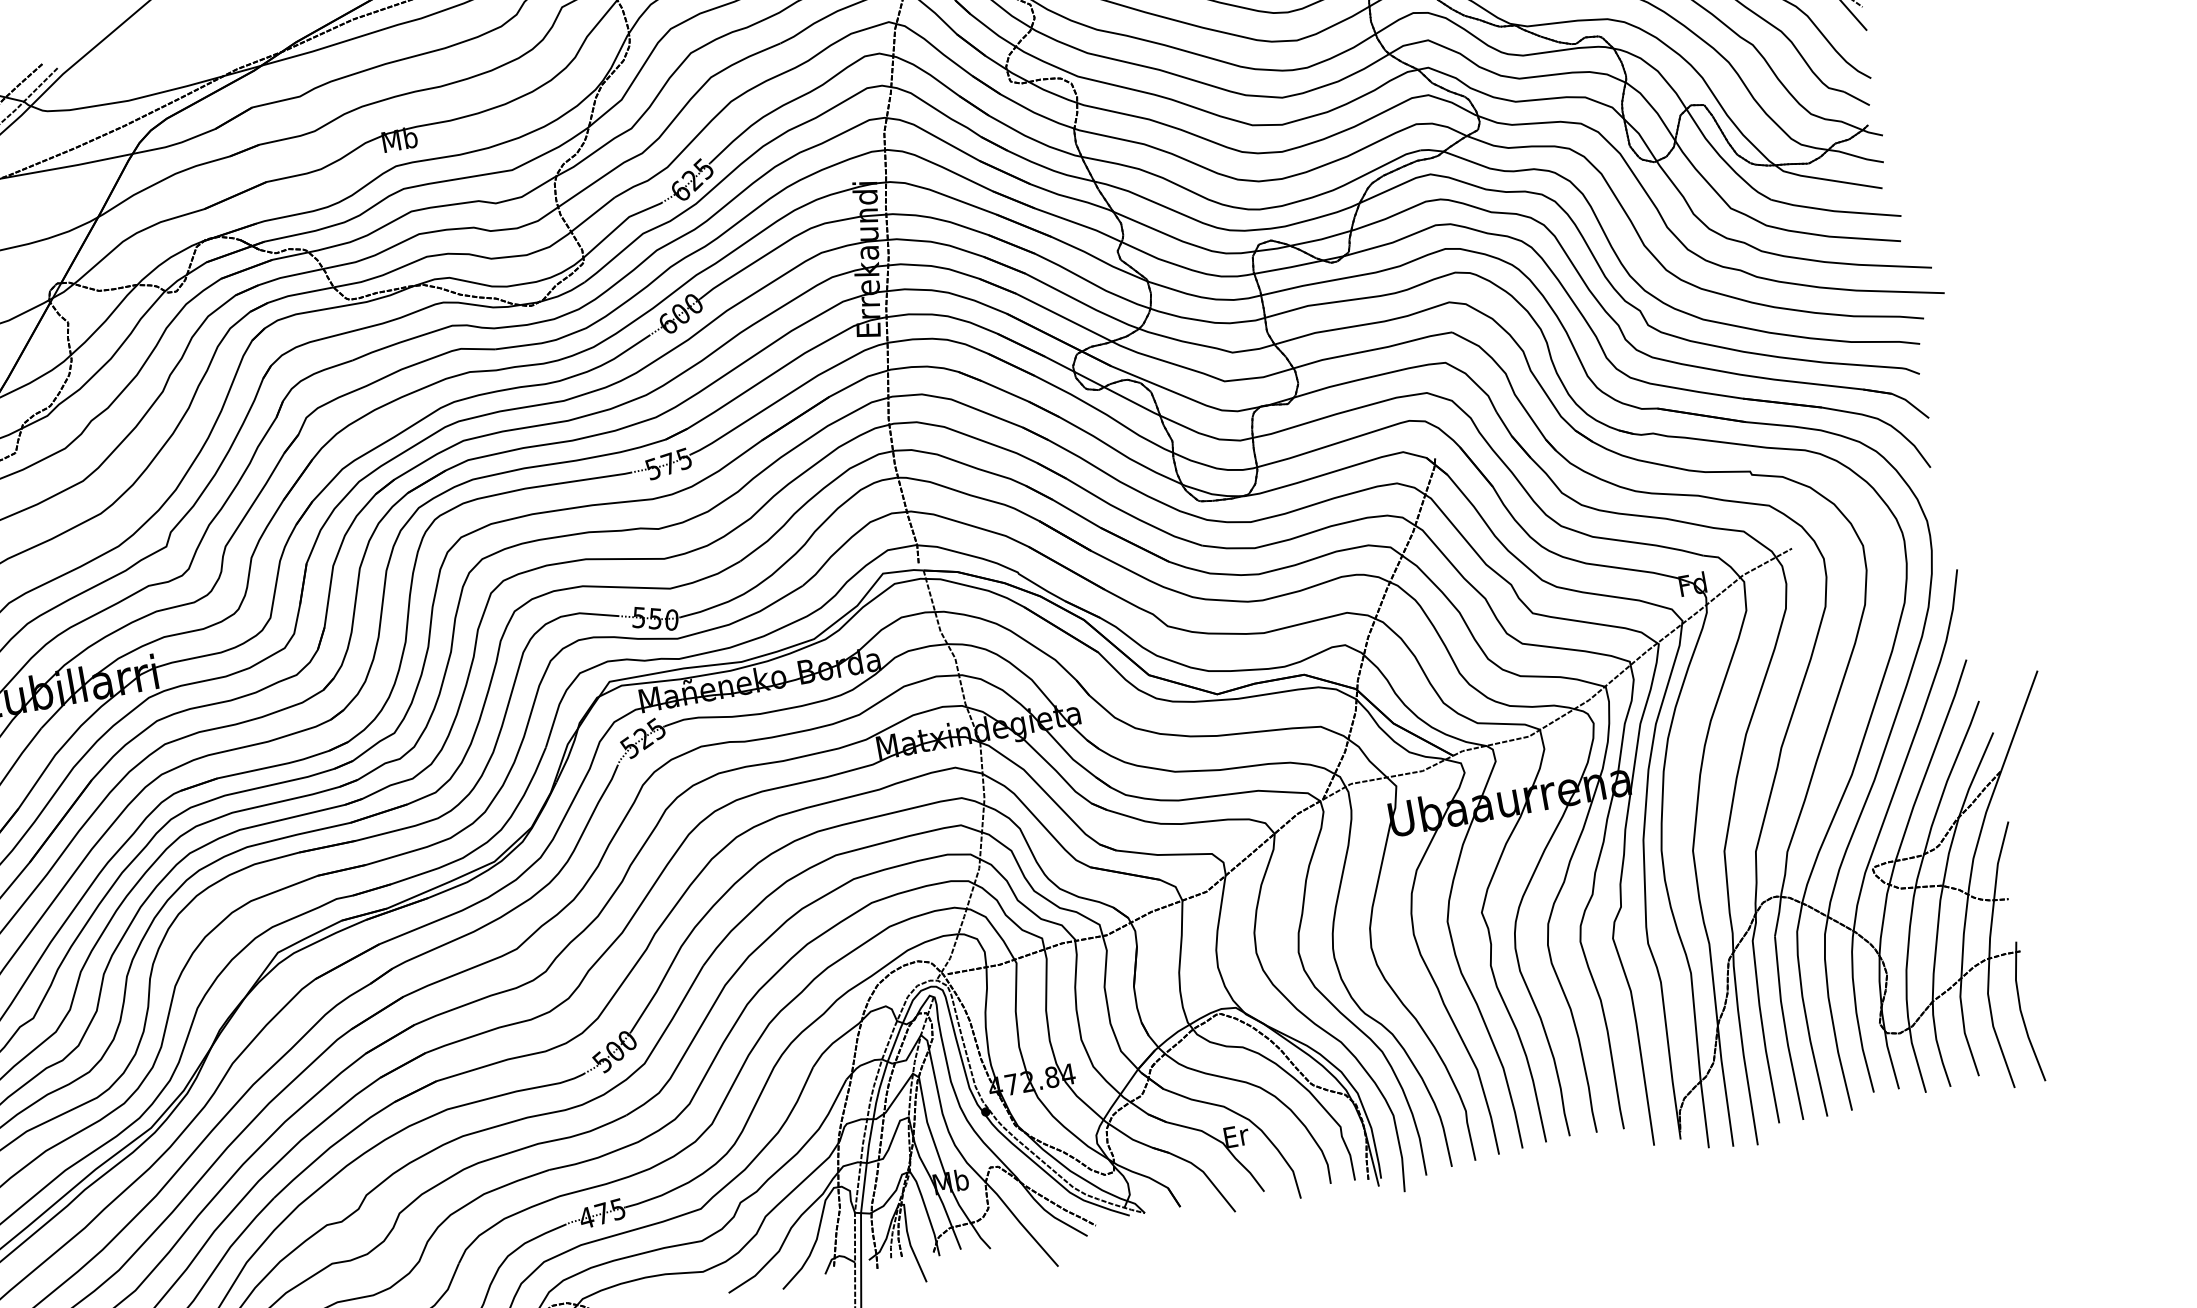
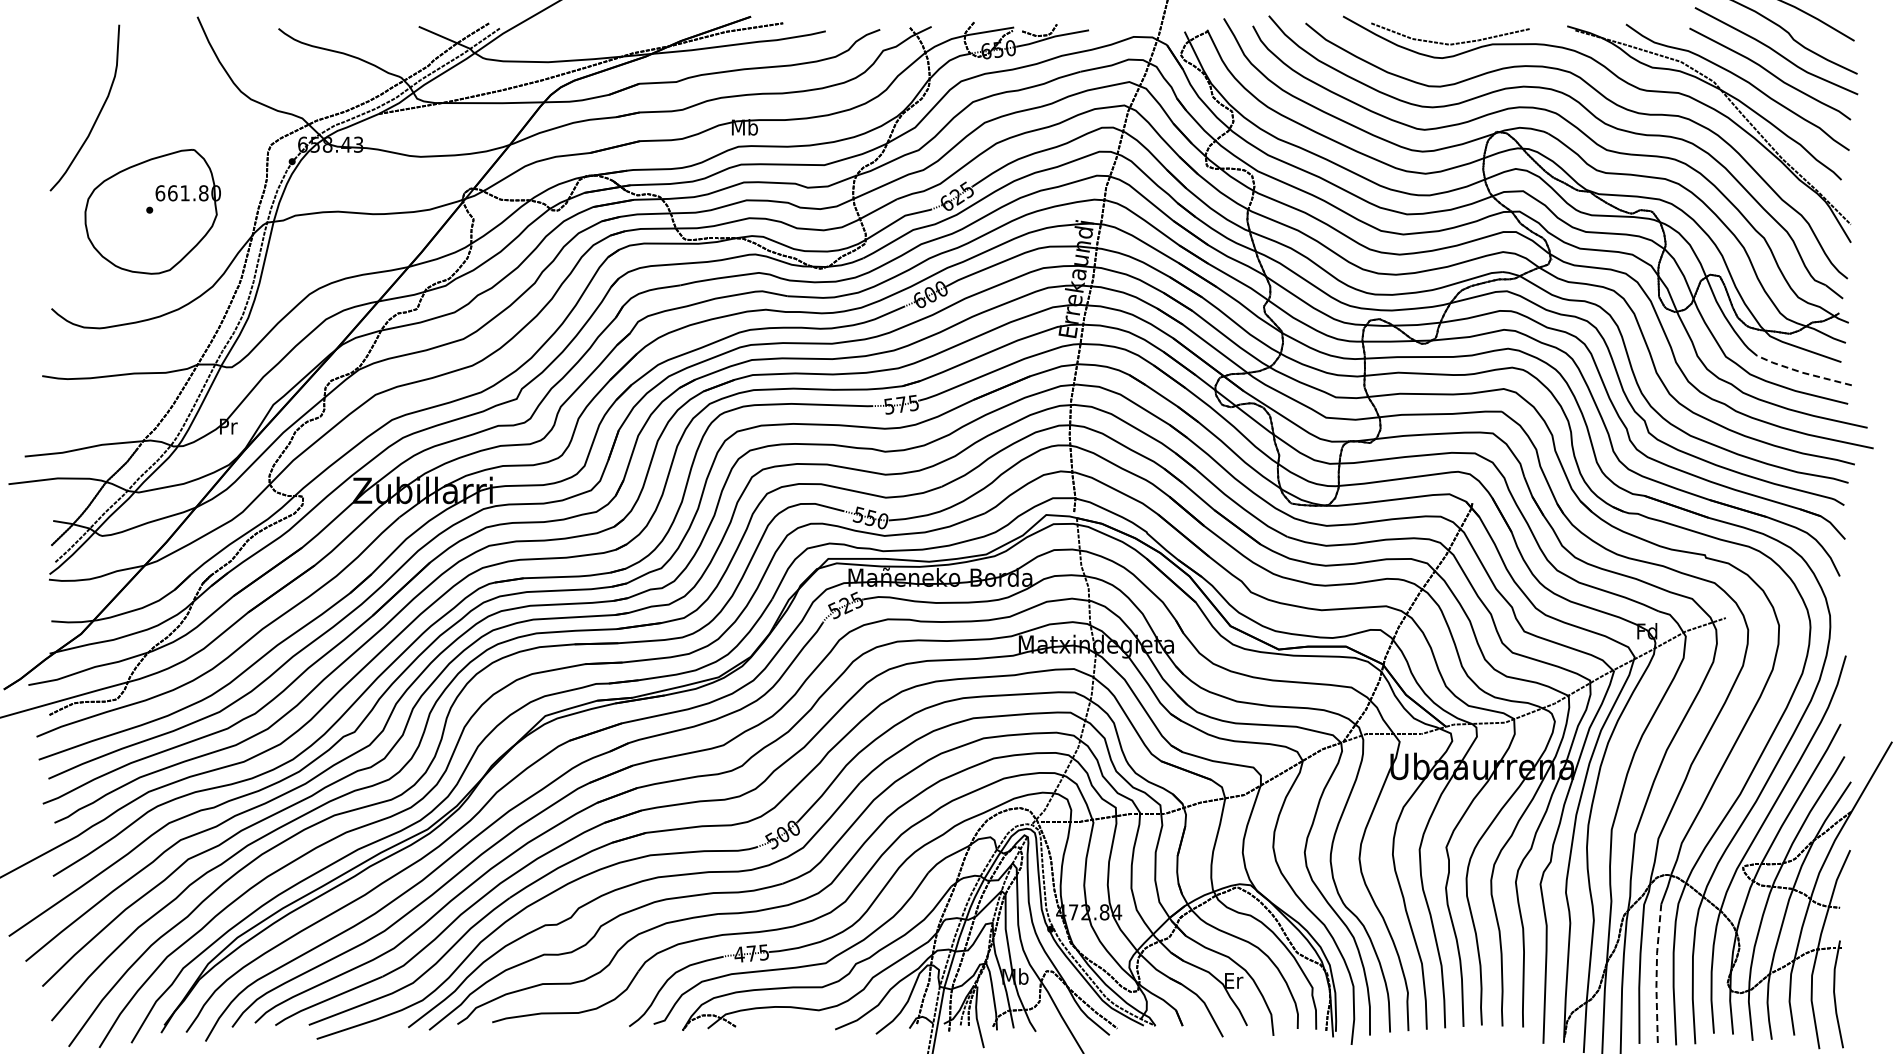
line: (1834, 210) -> (1802, 372), solid -> dashed
line: (1785, 1028) -> (1656, 974), solid -> dashed

